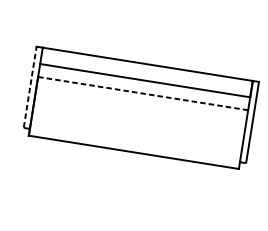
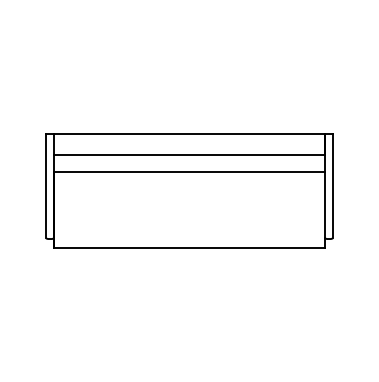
line: (30, 86) -> (46, 185), dashed -> solid
line: (143, 94) -> (190, 172), dashed -> solid

